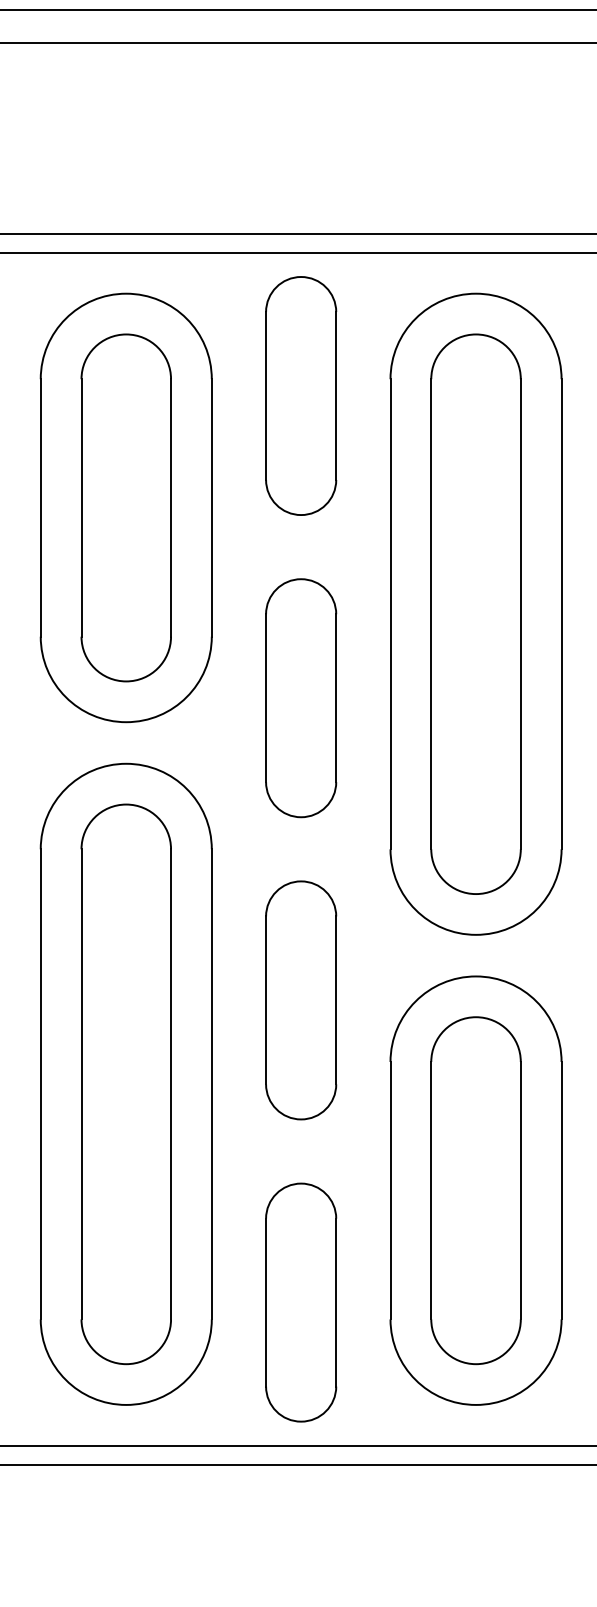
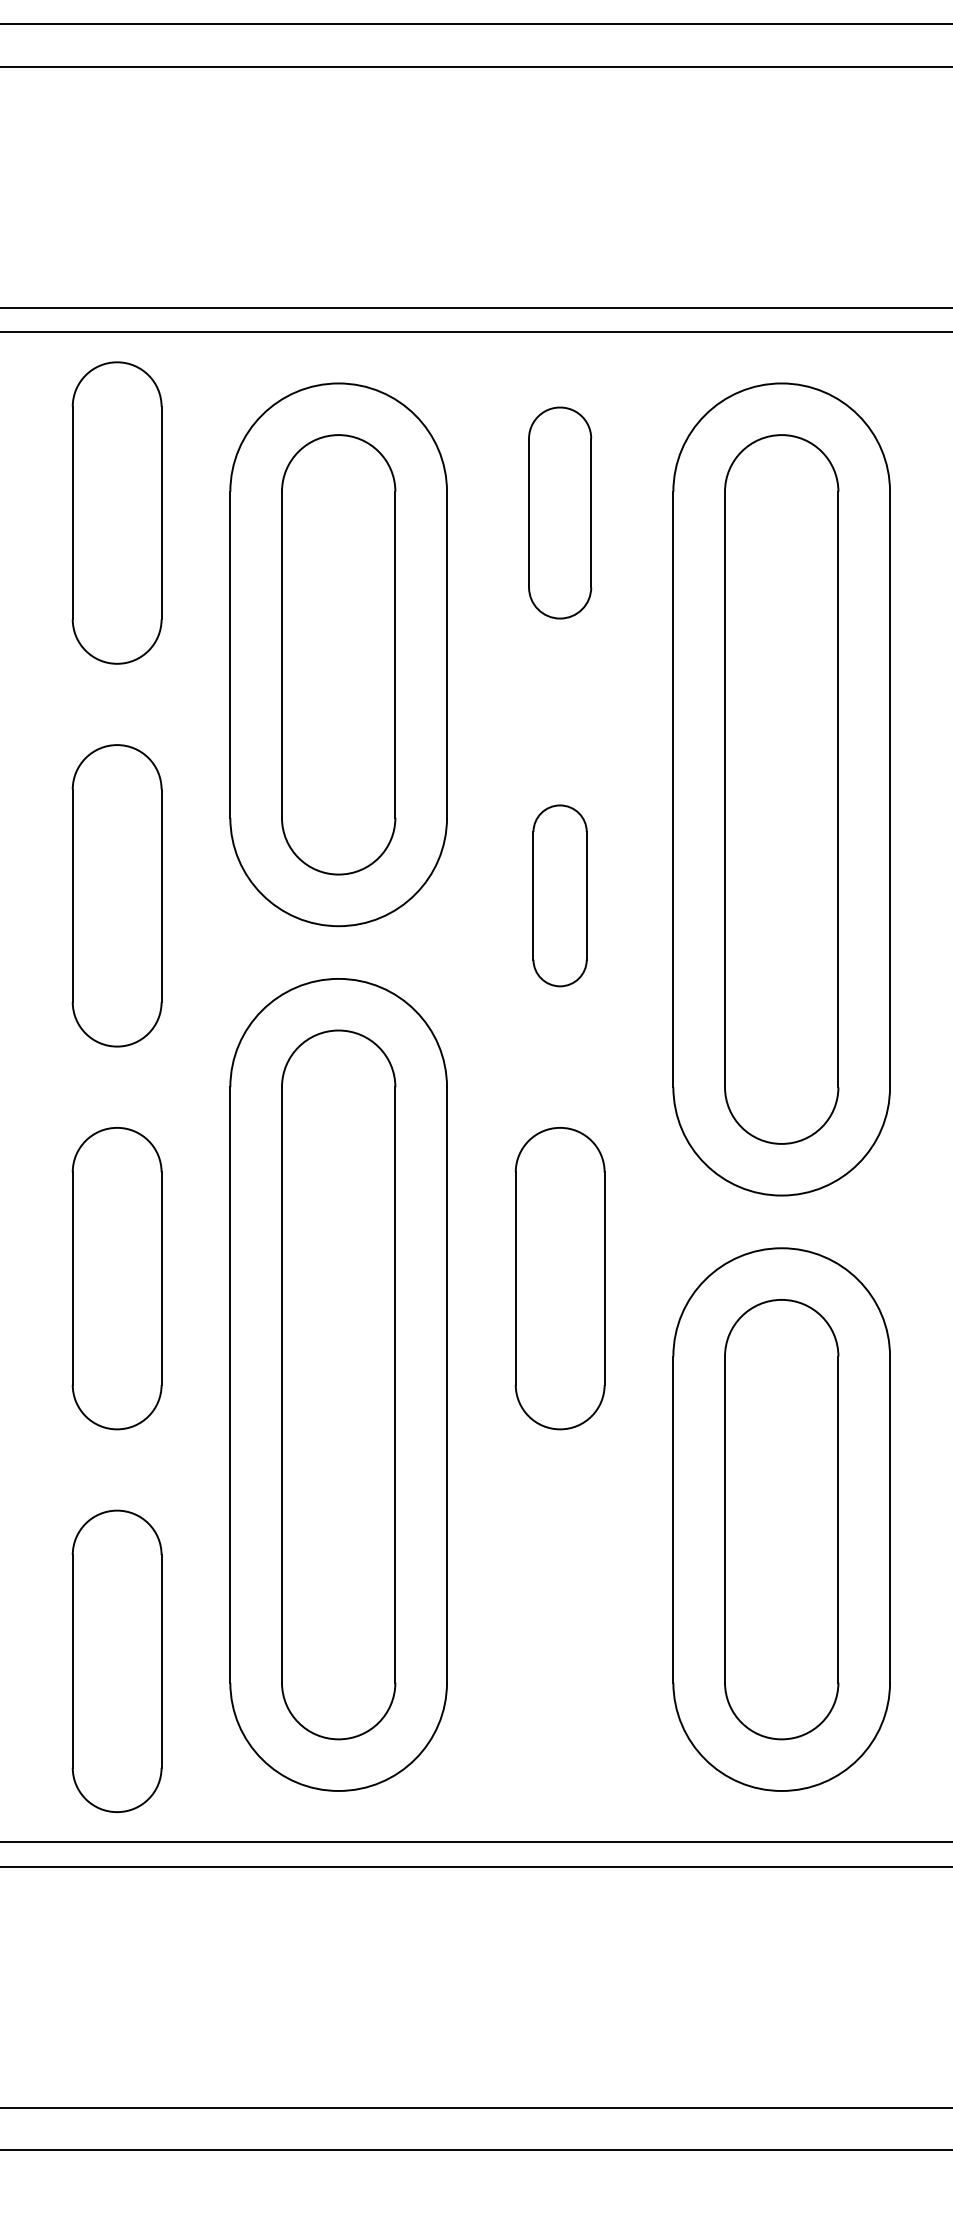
part: (300, 395) -> (559, 512), size x0.7
part: (300, 697) -> (559, 895), size x0.6
part: (300, 1301) -> (559, 1660), removed

